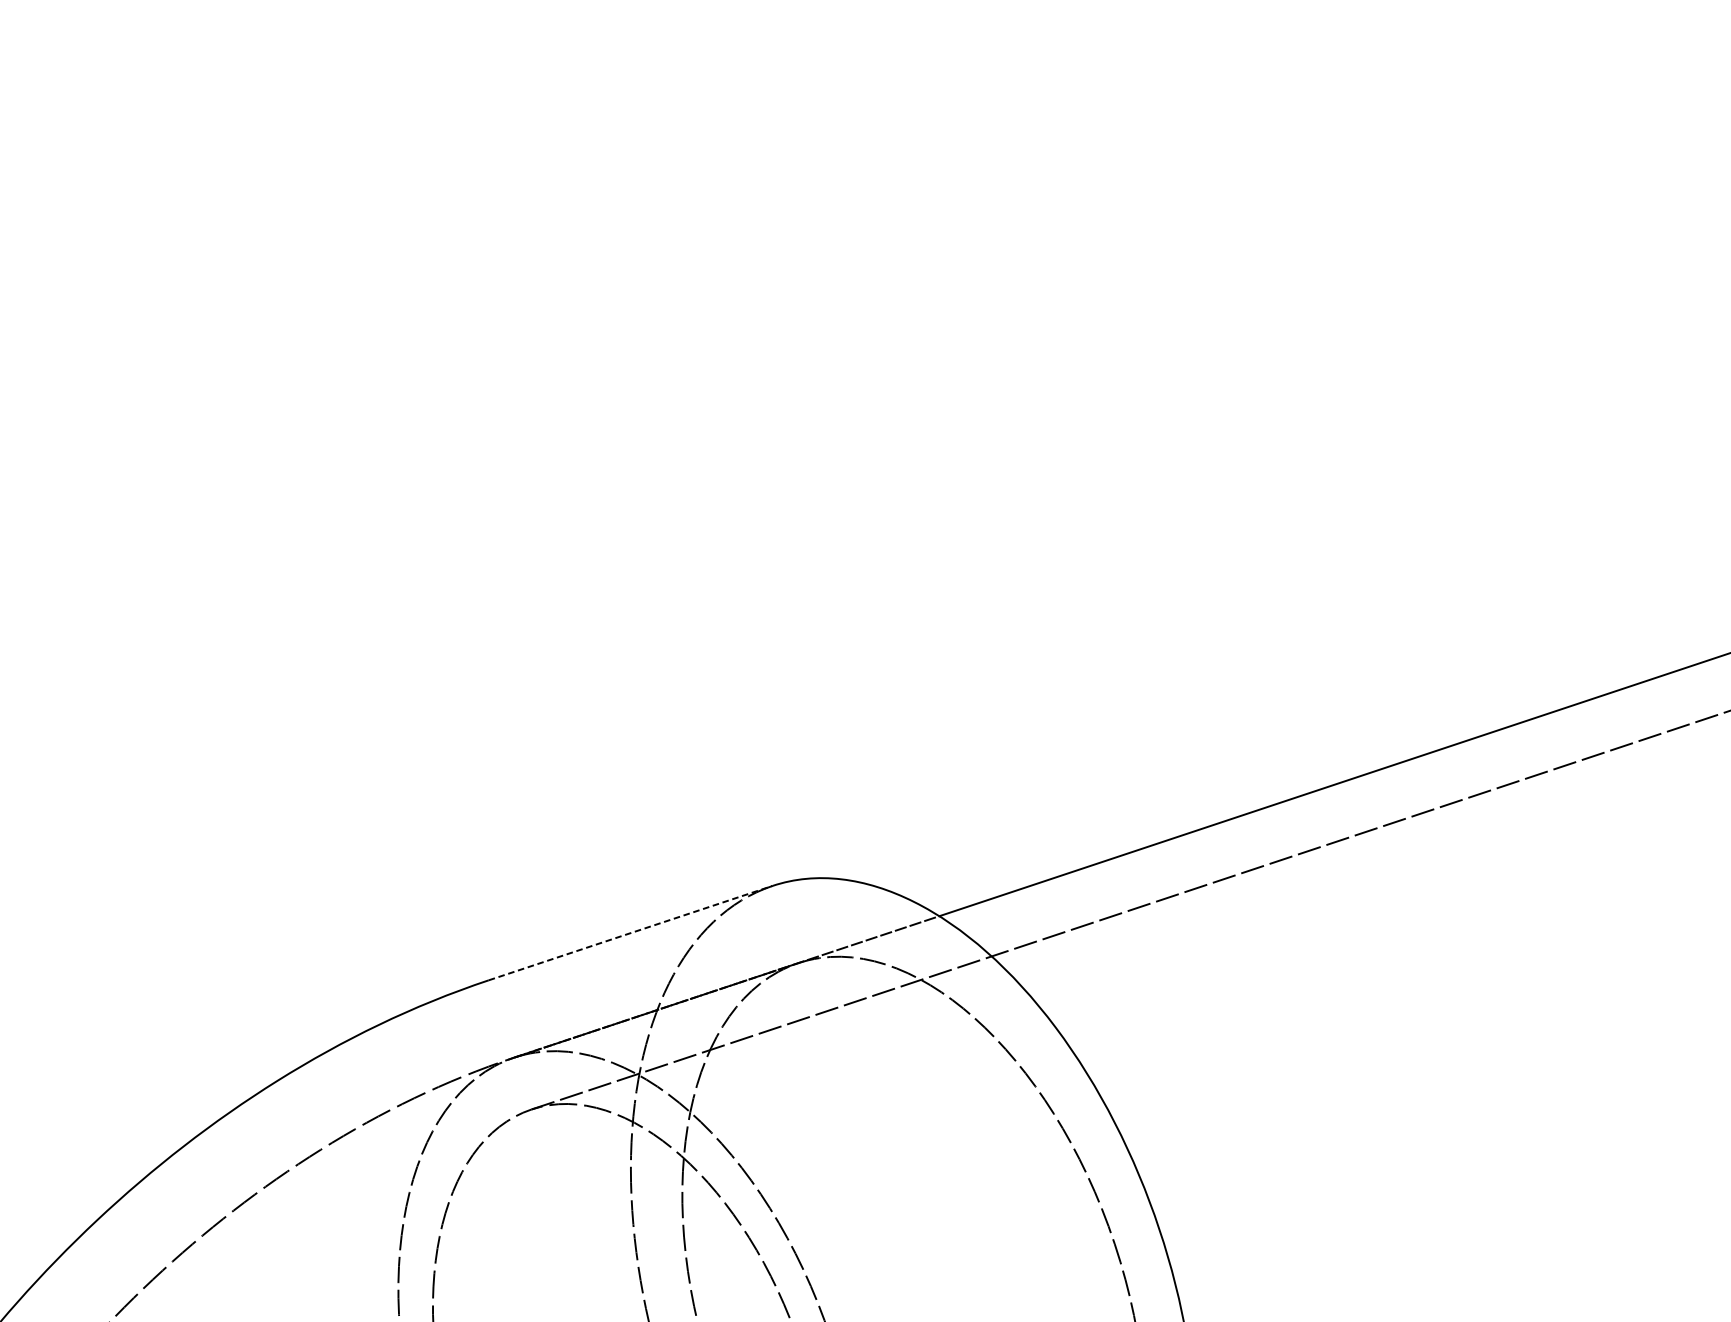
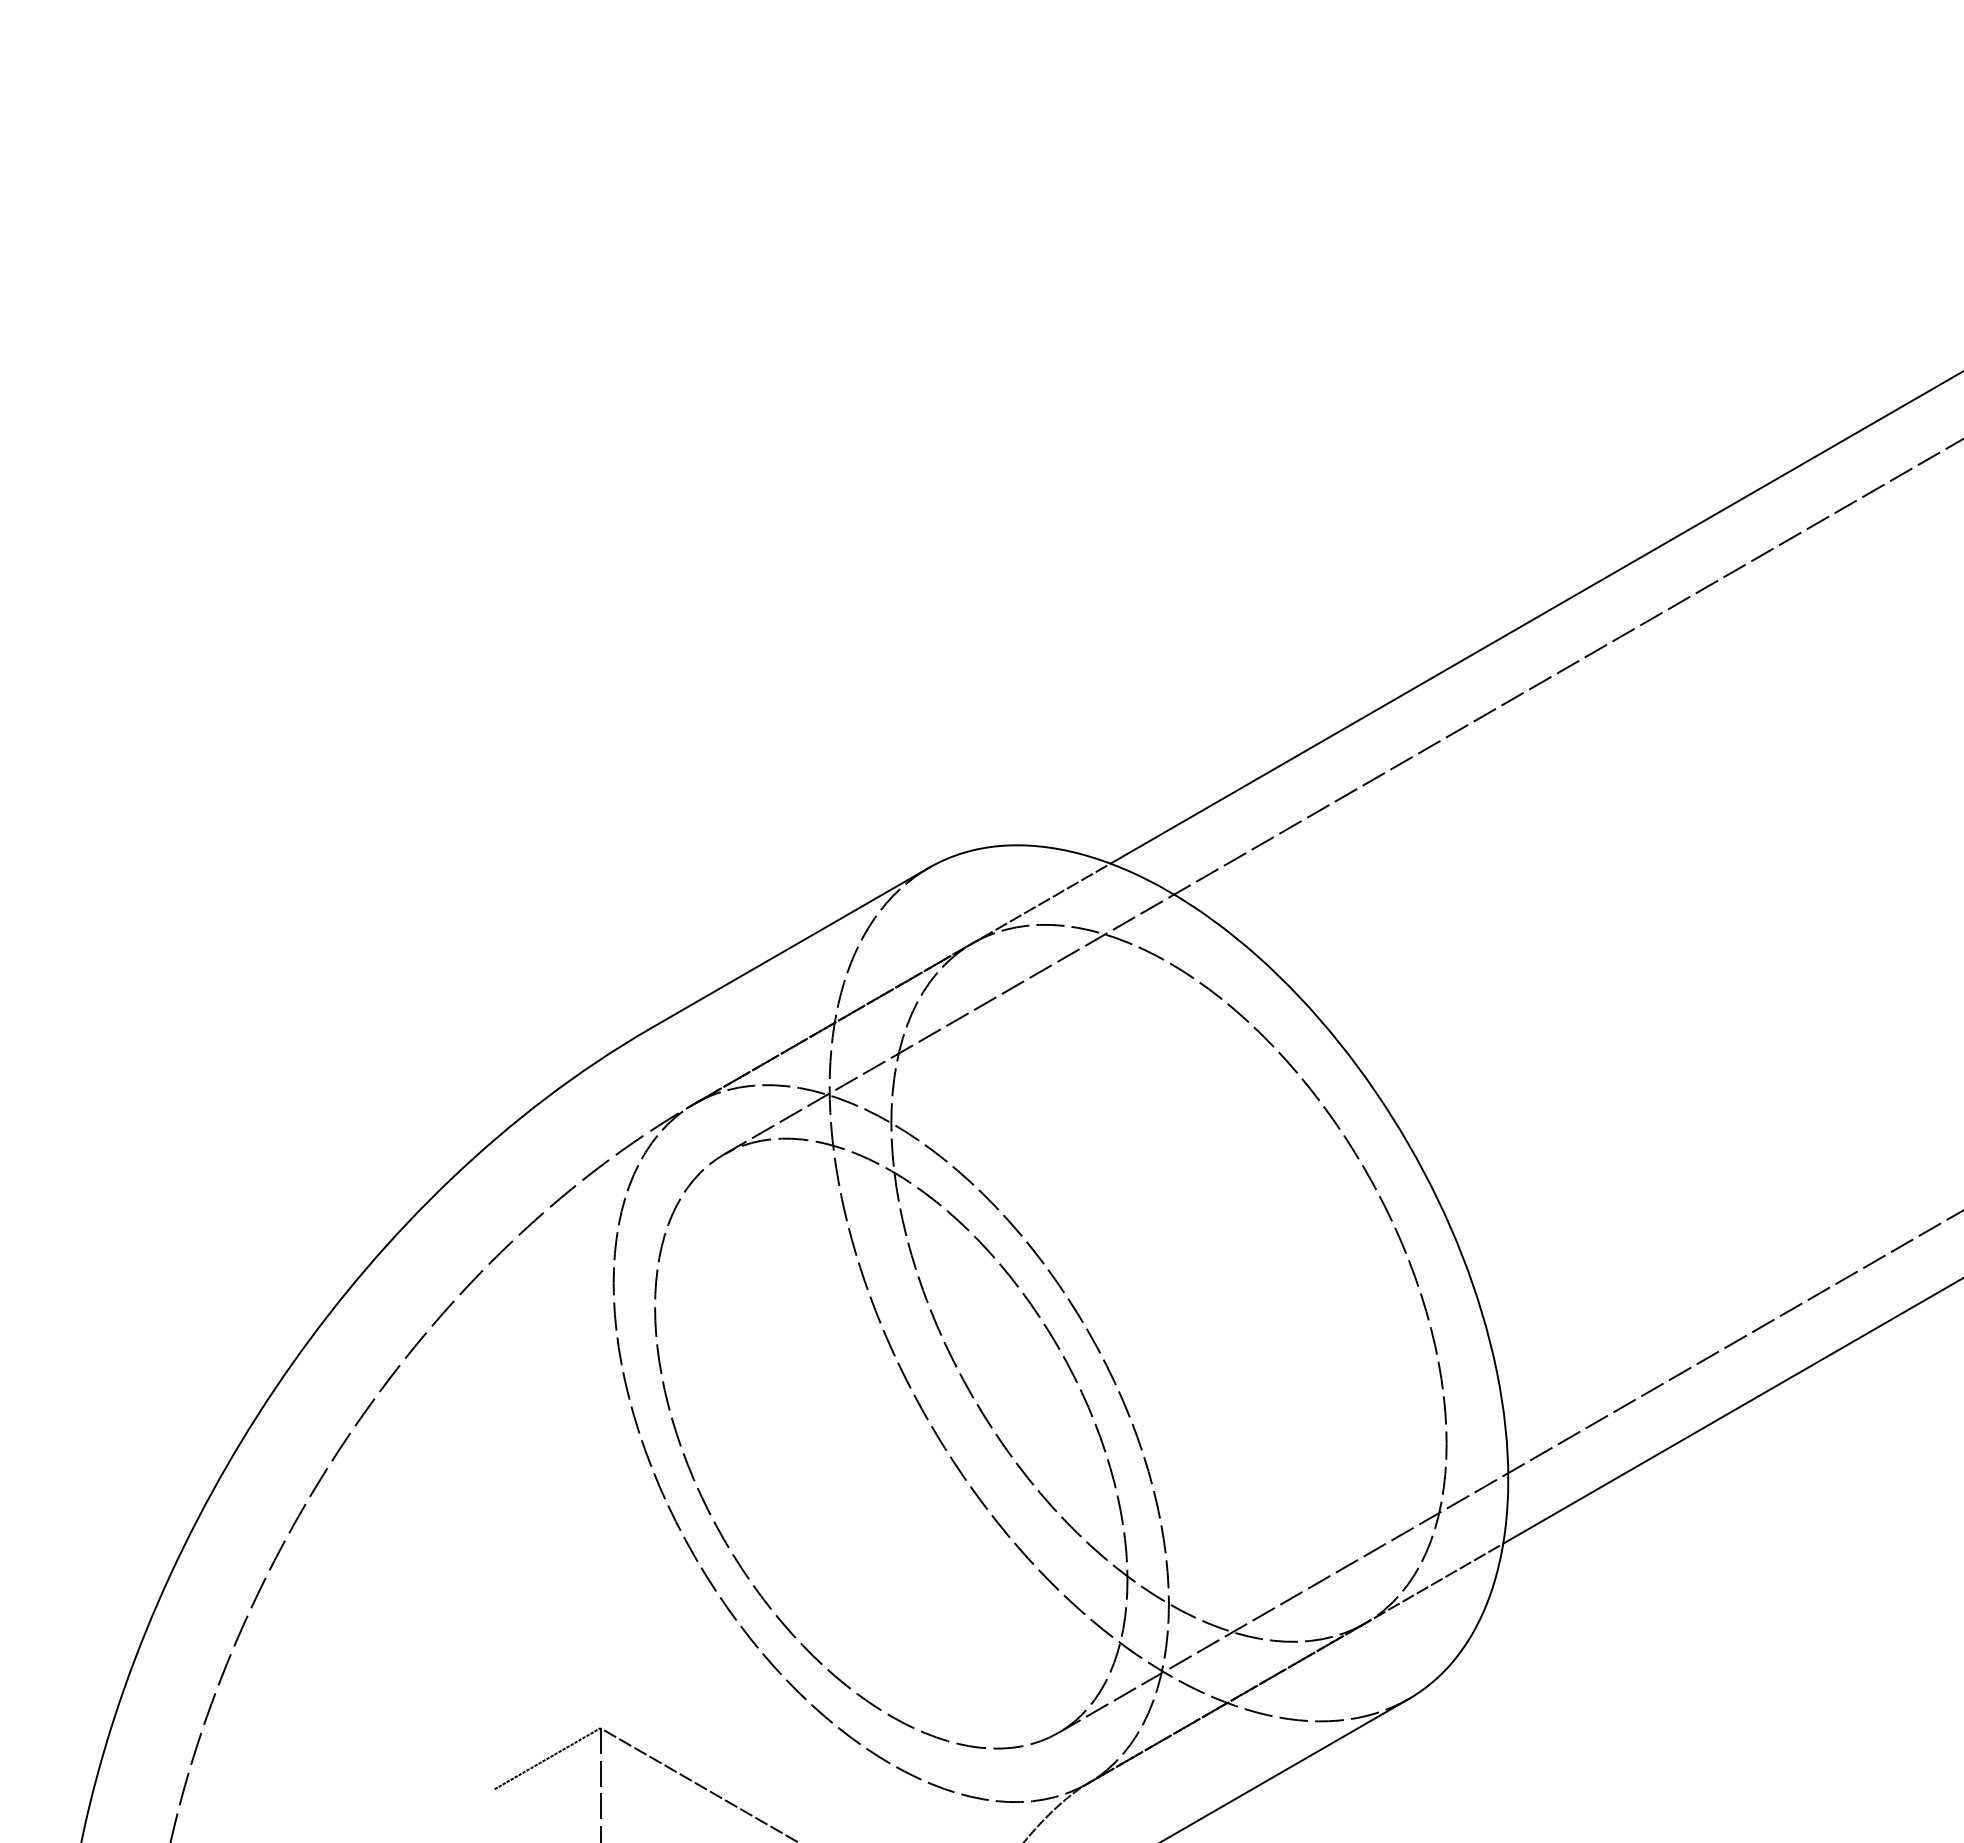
line: (631, 932) -> (790, 947), dashed -> solid

